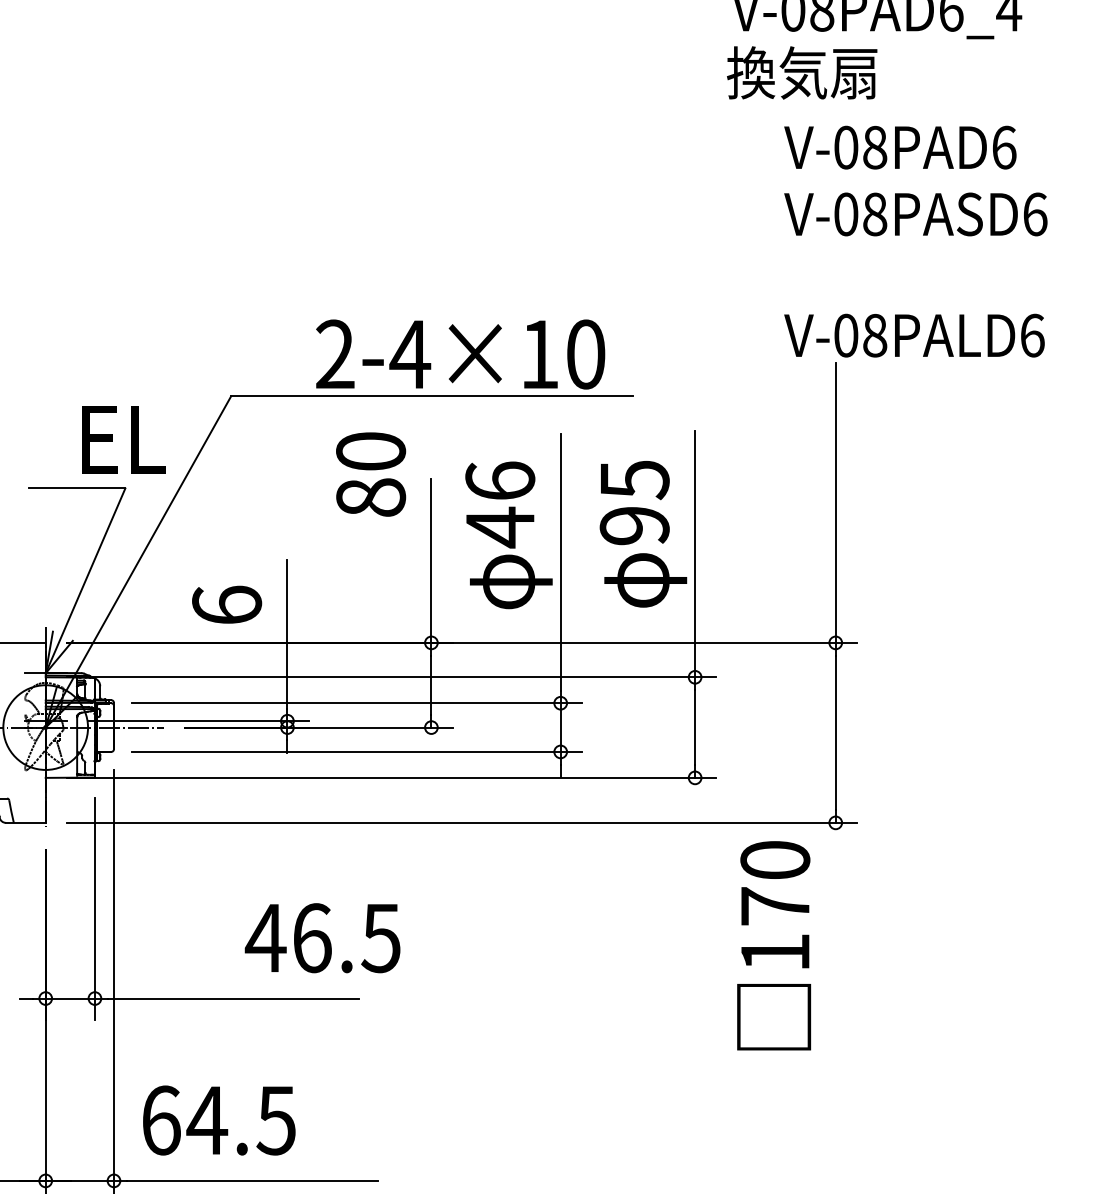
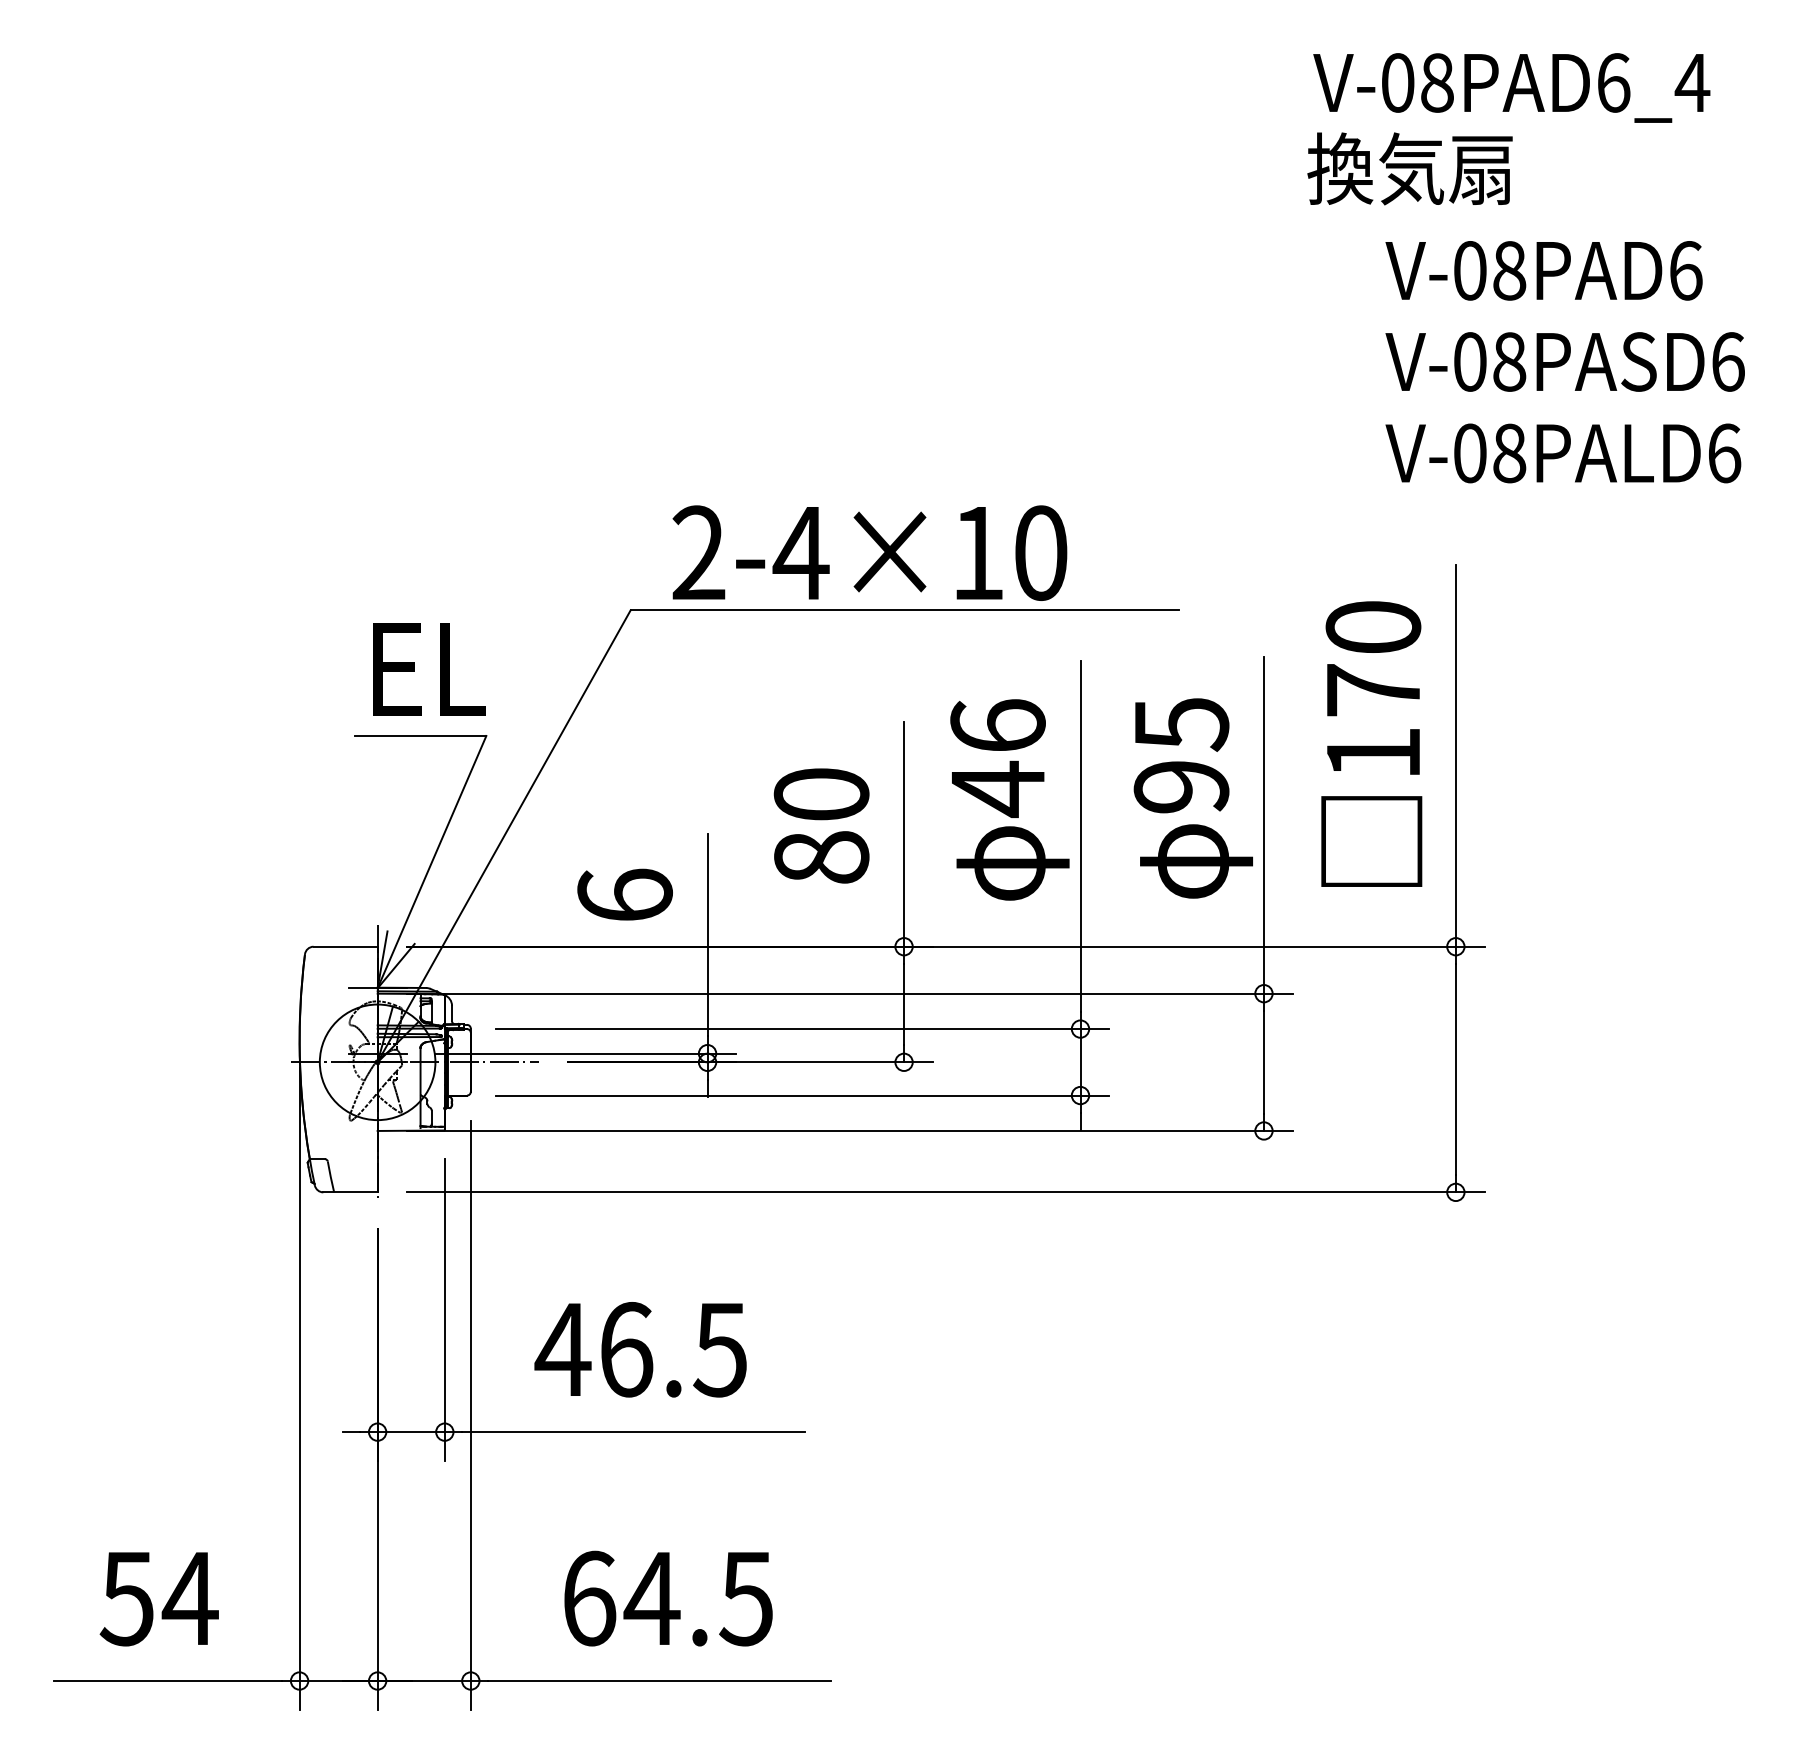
text: (914, 335) -> (1563, 453), moved
text: (460, 354) -> (869, 552), moved
text: (124, 439) -> (429, 669), moved
text: (370, 474) -> (821, 825), moved
text: (322, 938) -> (640, 1349), moved
text: (773, 945) -> (1371, 743), moved
text: (219, 1120) -> (668, 1598), moved

